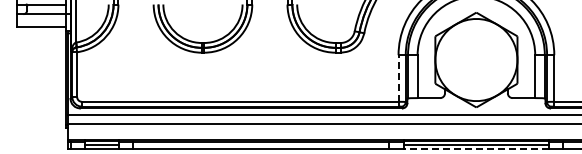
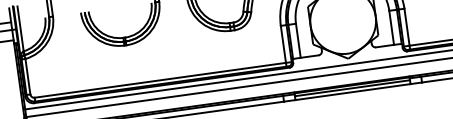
line: (398, 78) -> (283, 44), dashed -> solid
line: (475, 149) -> (352, 92), dashed -> solid

